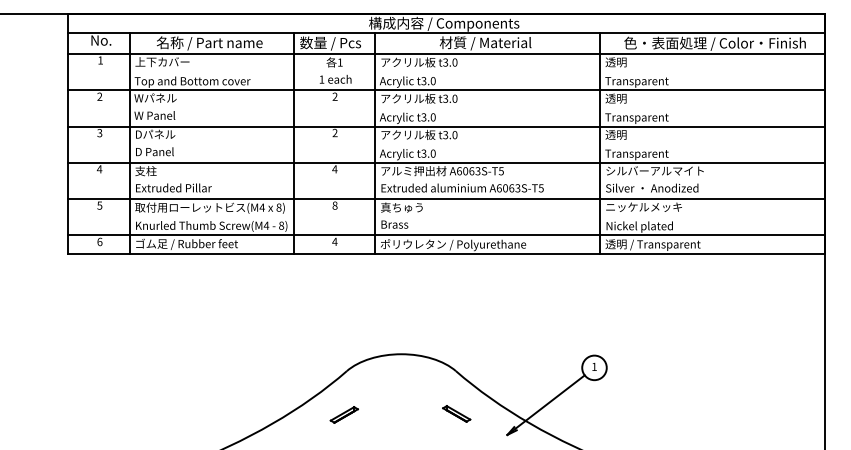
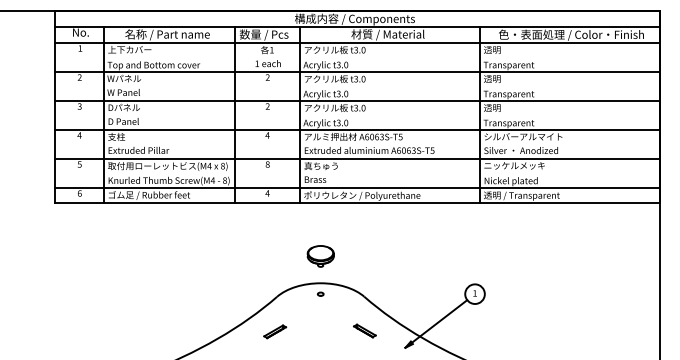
part: (401, 320) -> (320, 256), added
part: (400, 367) -> (320, 293), added

